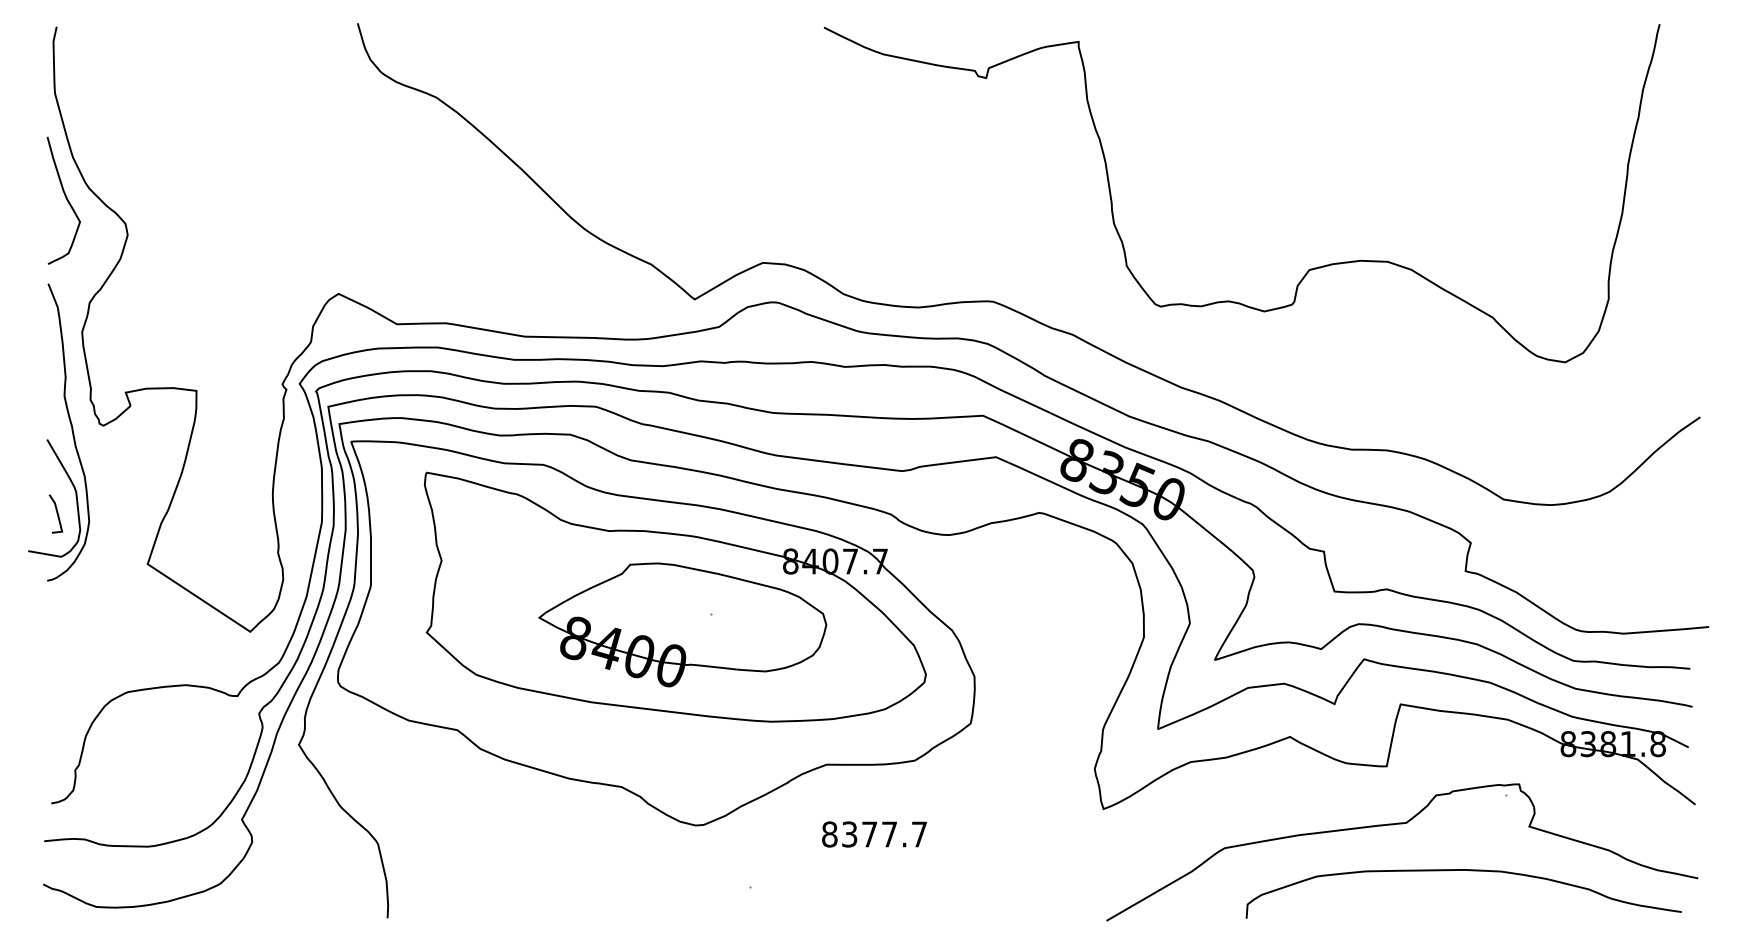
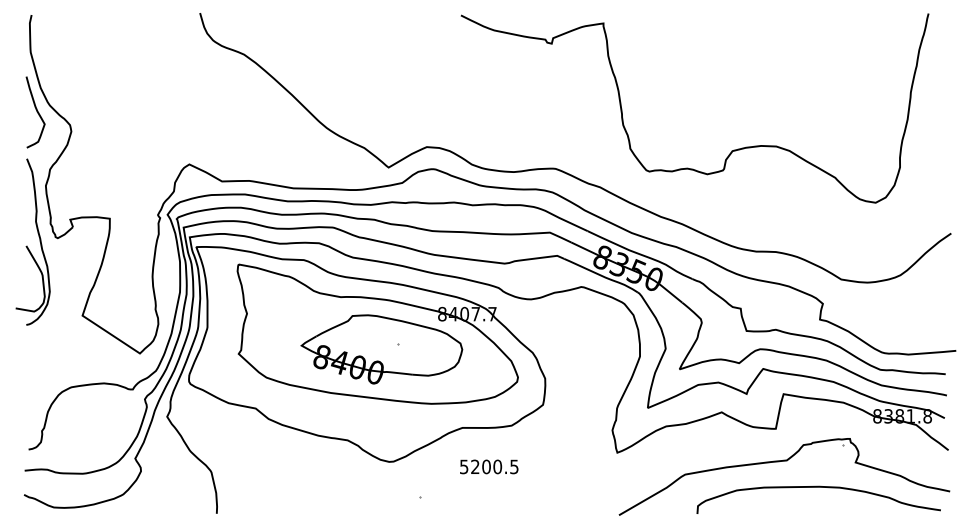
curve: (56, 513) -> (31, 287), removed
text: (874, 833) -> (489, 466), 8377.7 -> 5200.5

